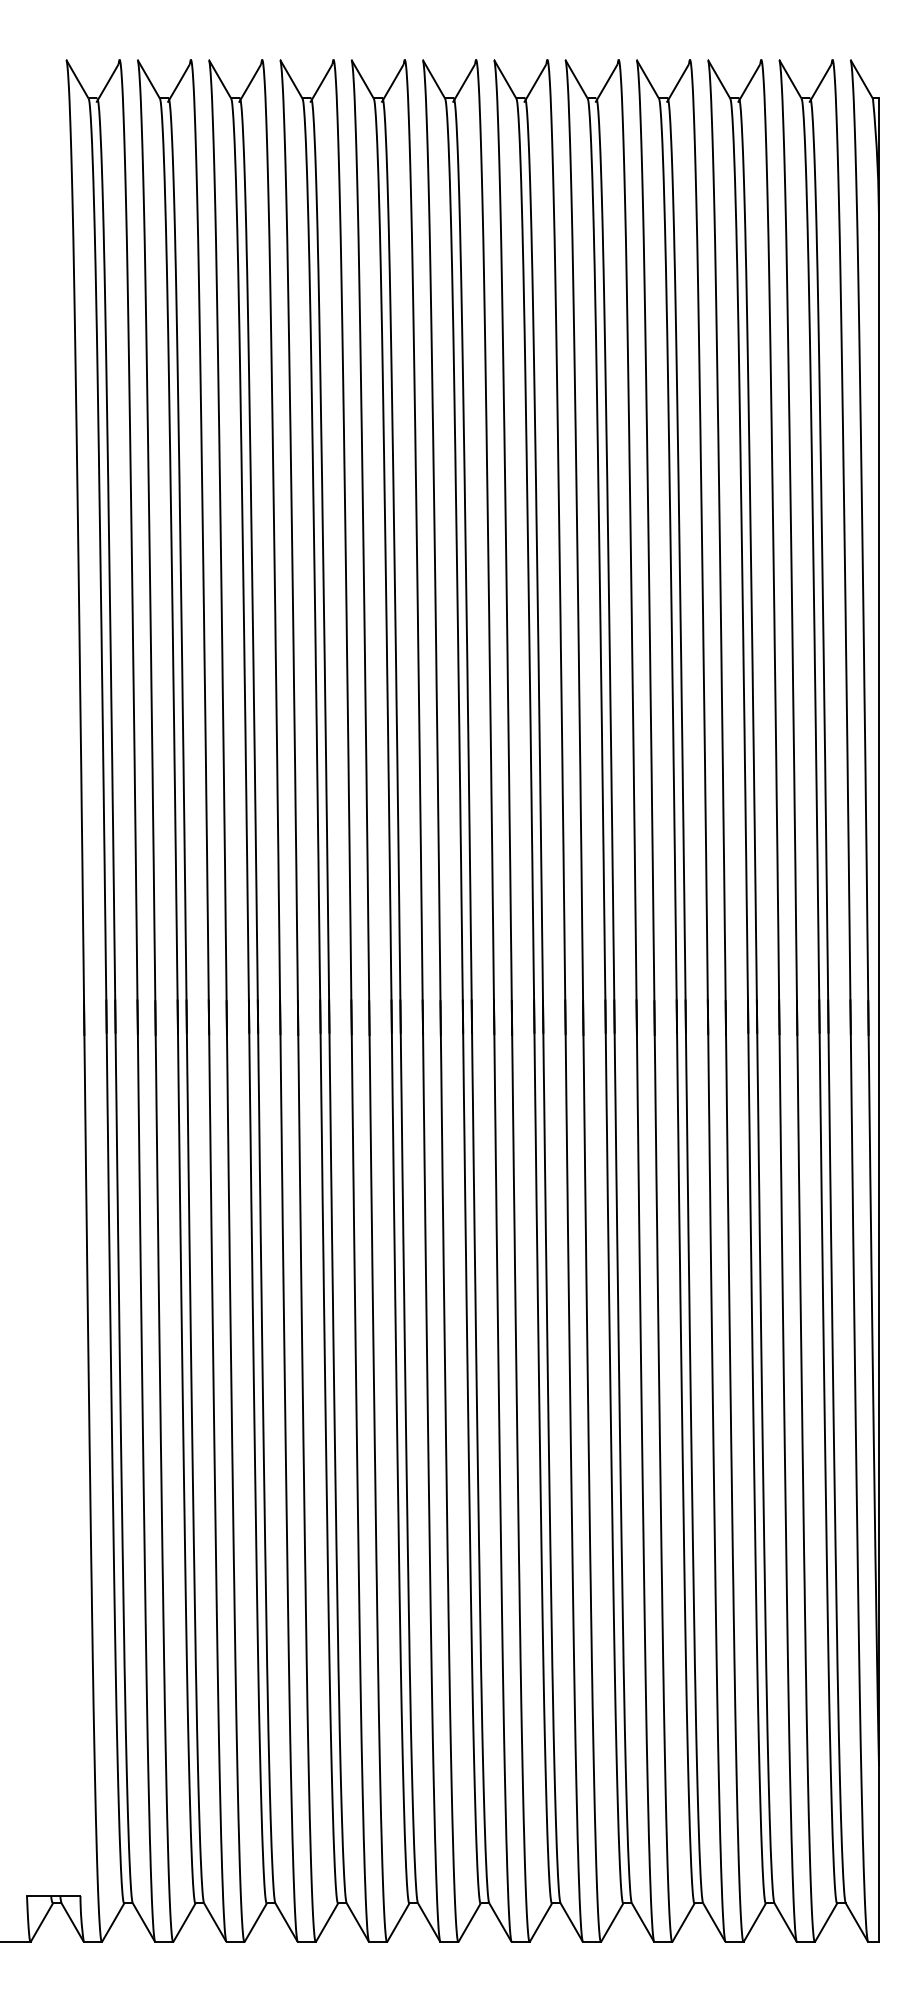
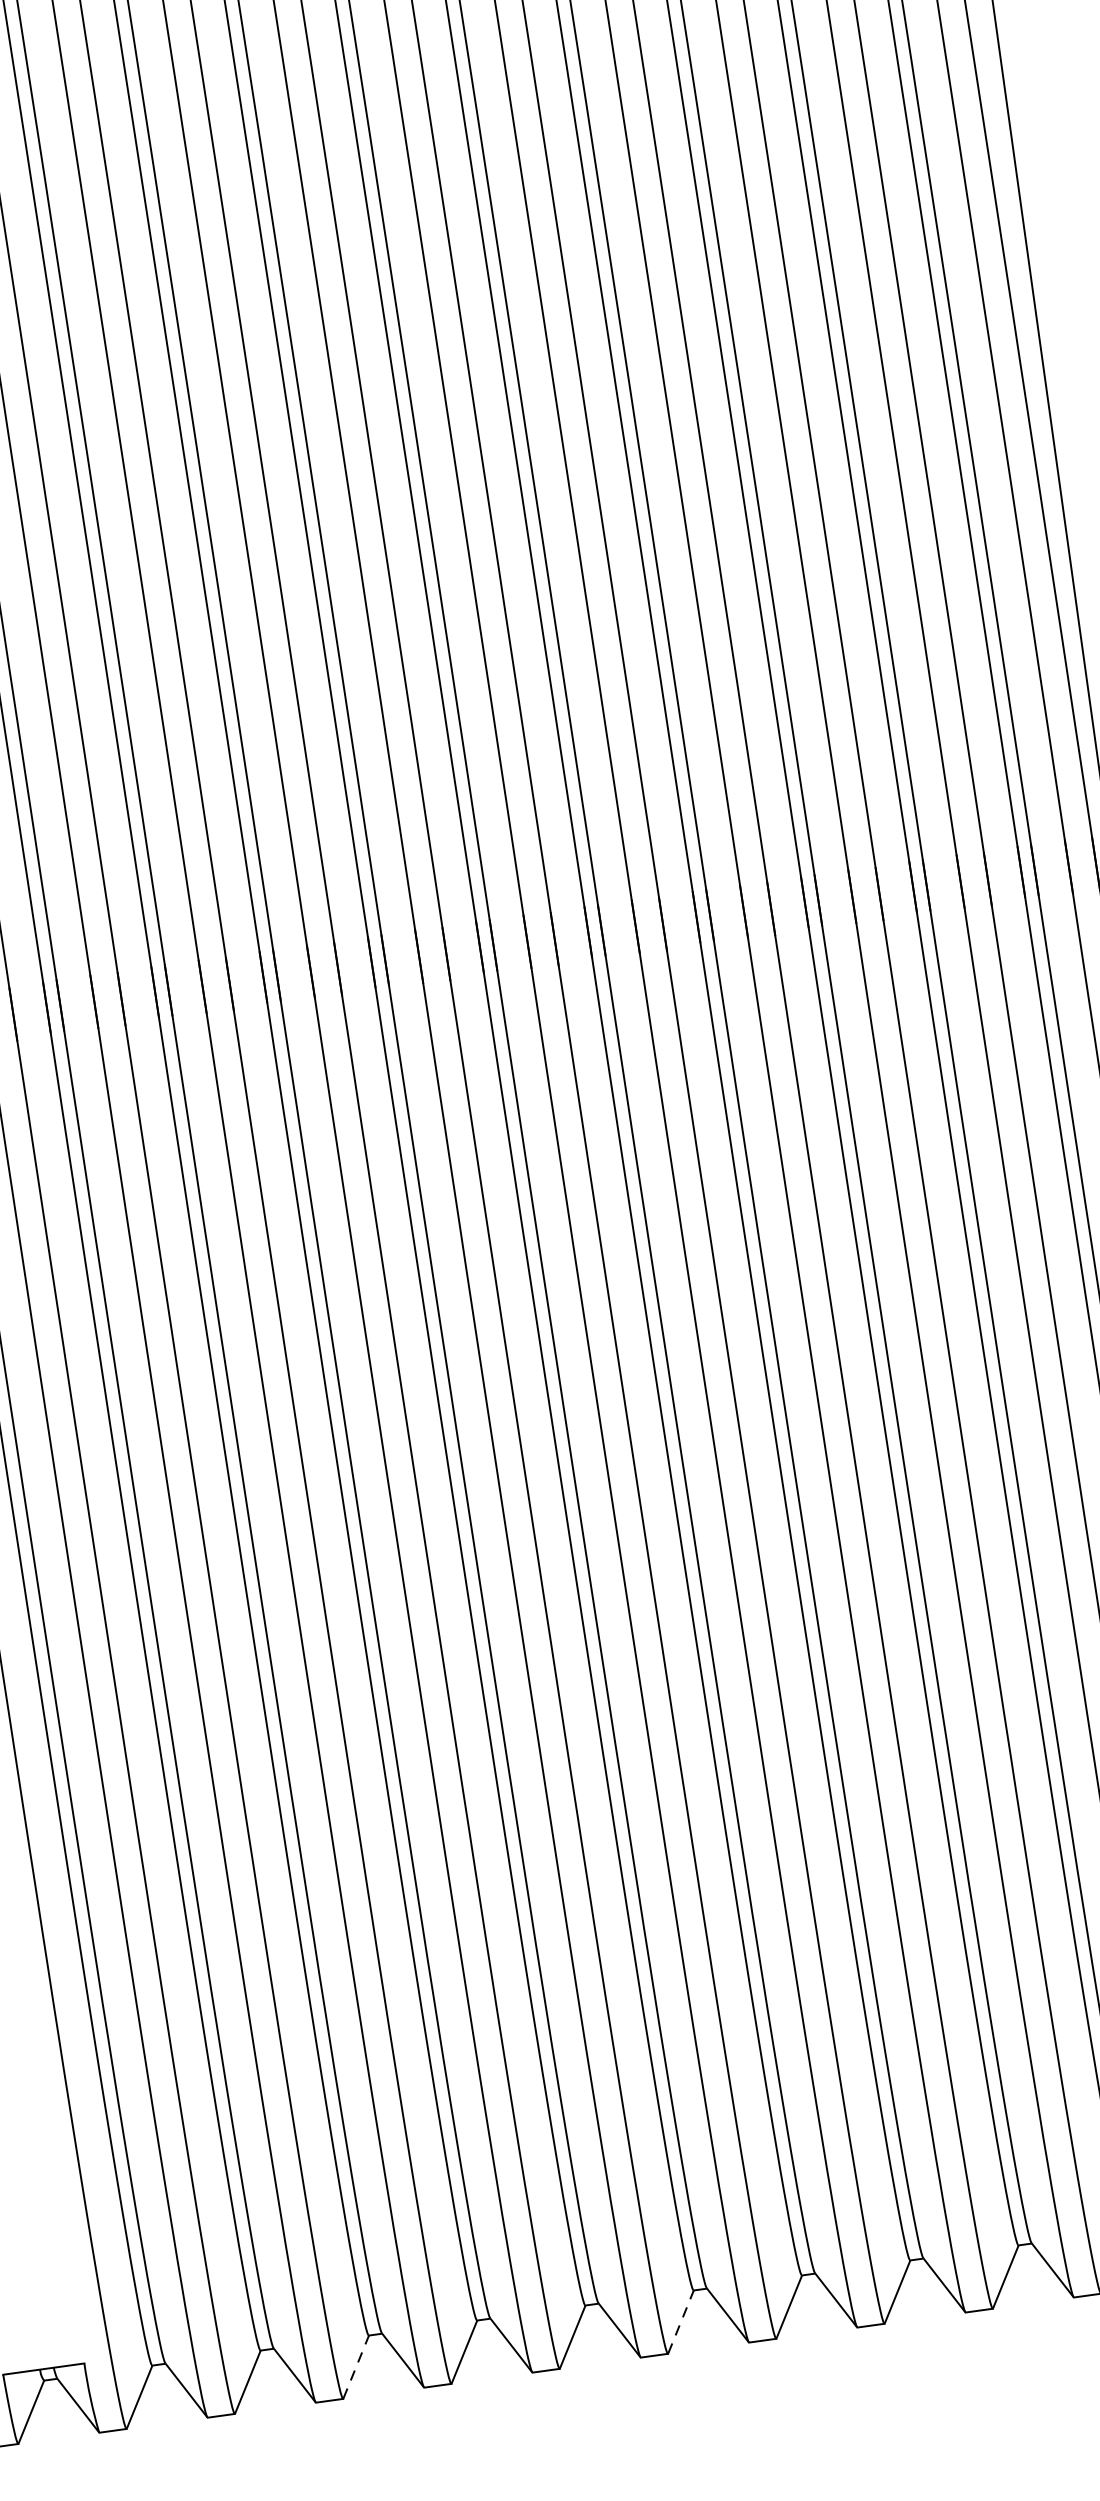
line: (255, 1922) -> (355, 2366), solid -> dashed
line: (469, 1922) -> (680, 2321), solid -> dashed

